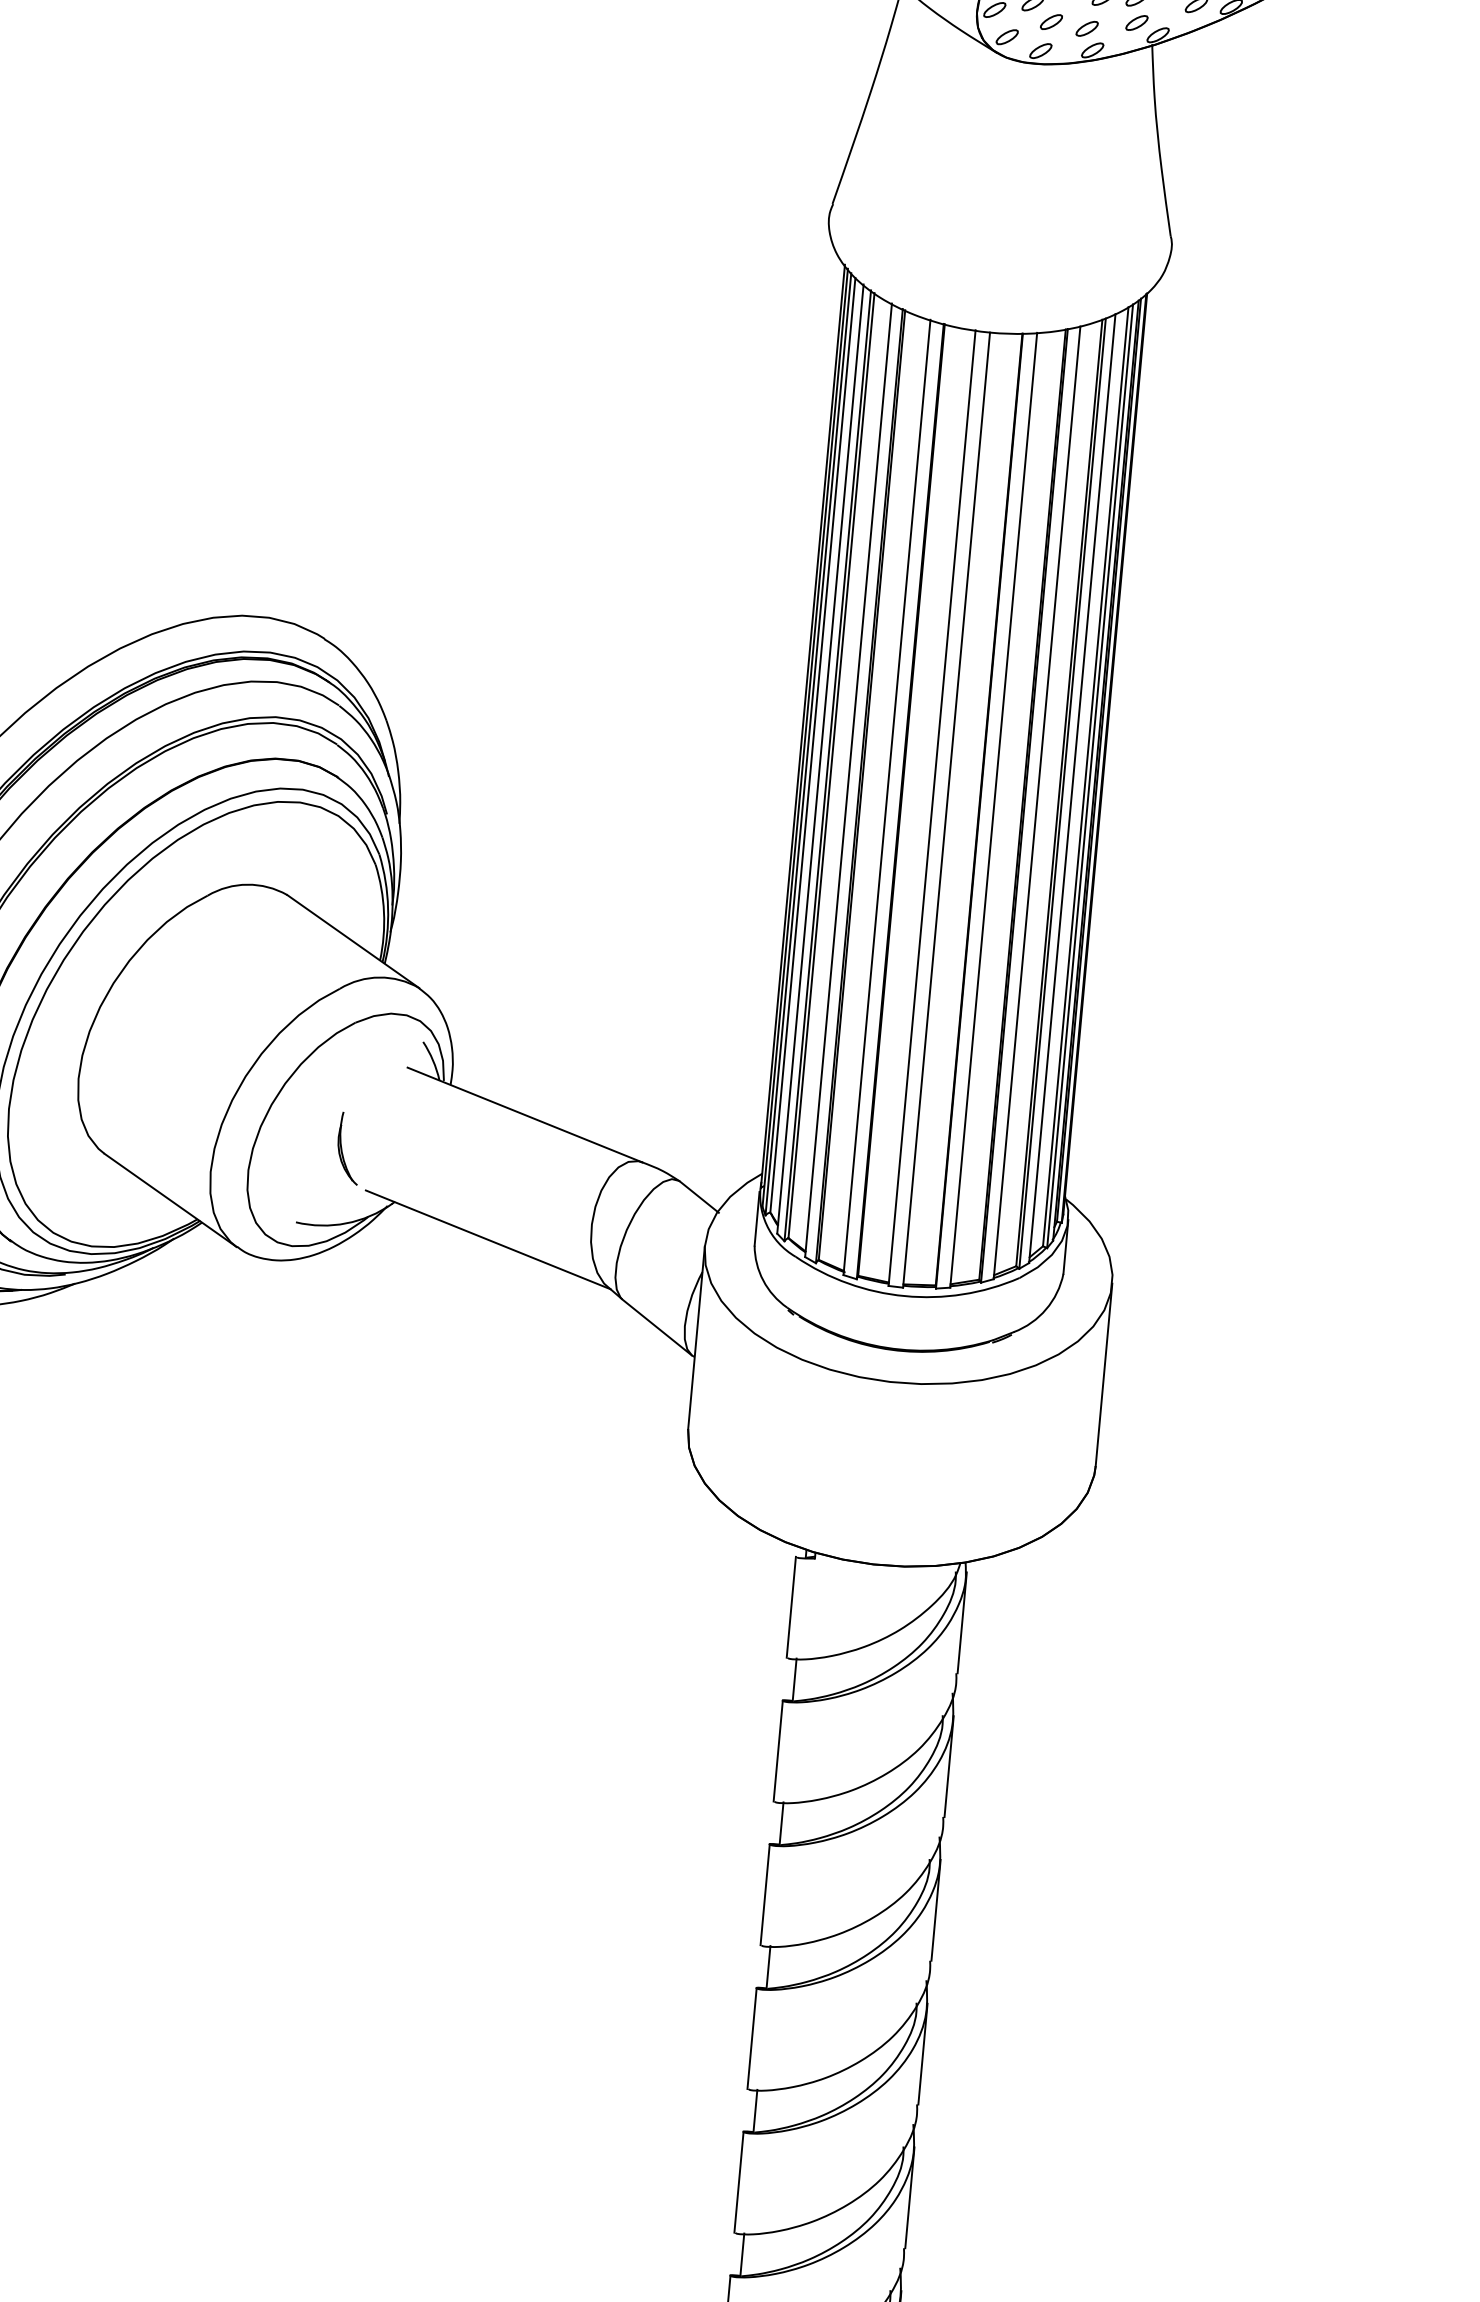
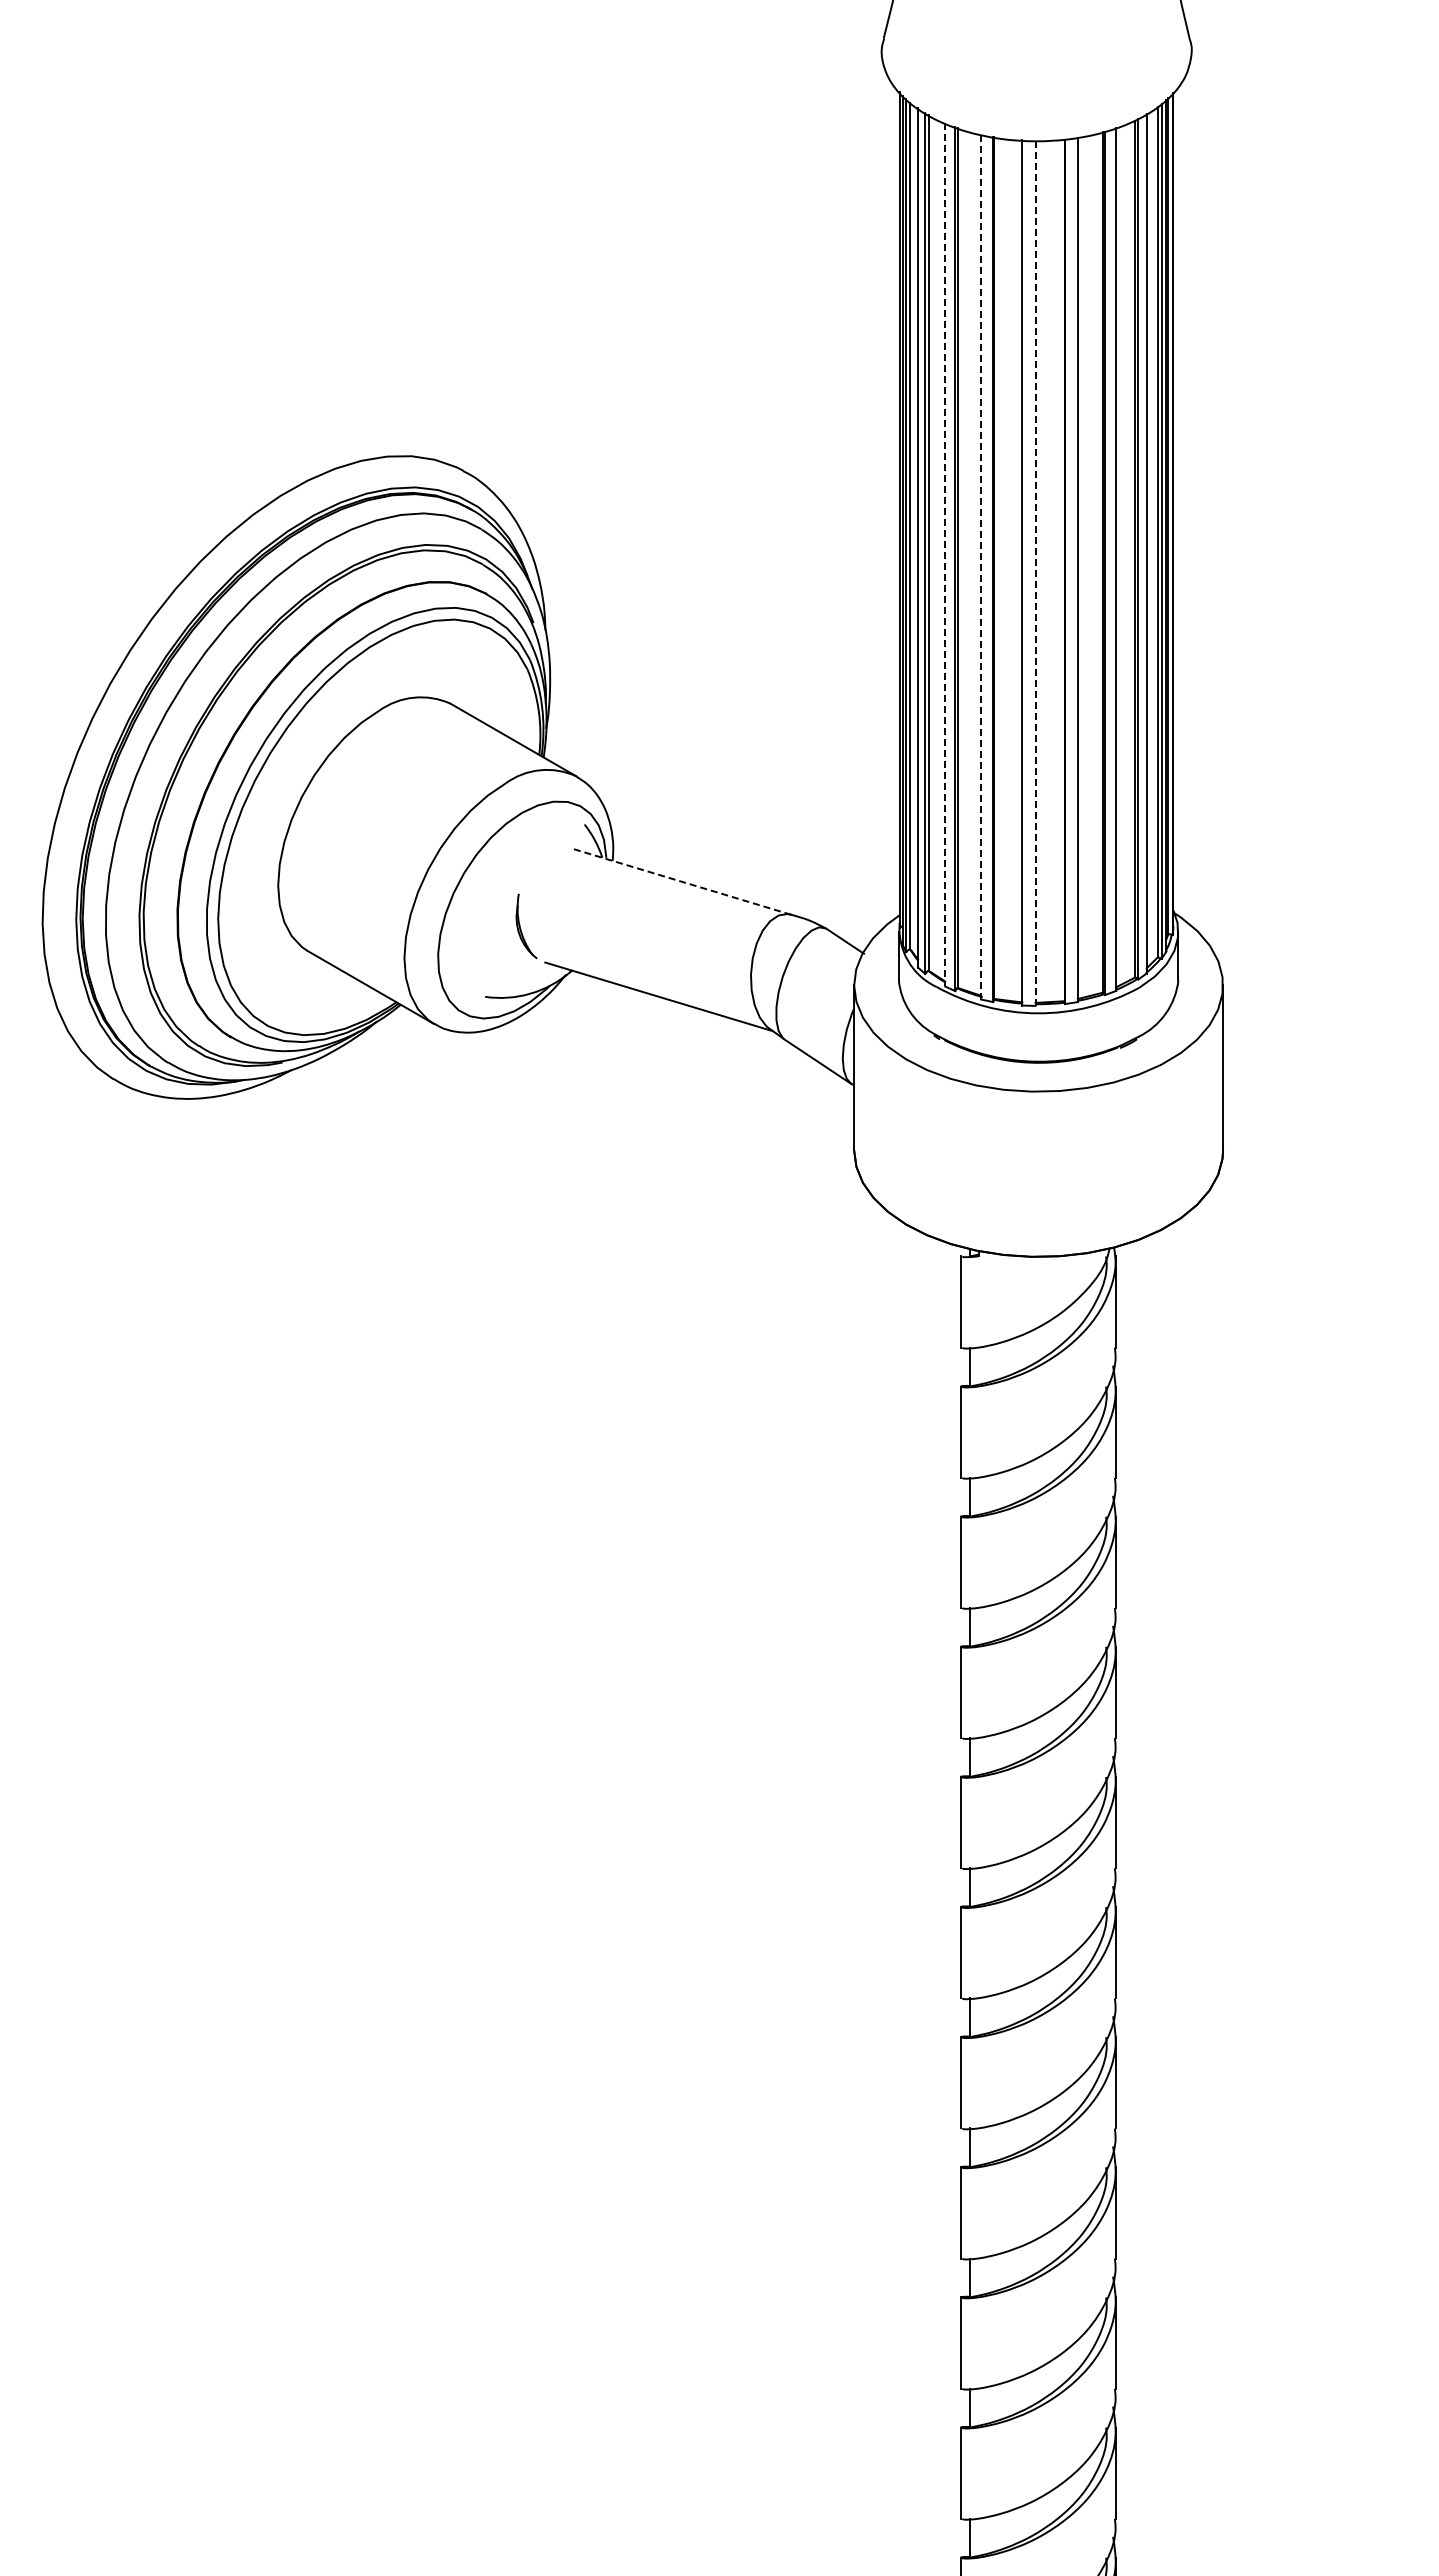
line: (848, 779) -> (945, 554), solid -> dashed
line: (887, 797) -> (981, 567), solid -> dashed
line: (946, 809) -> (1035, 573), solid -> dashed
line: (524, 1114) -> (681, 881), solid -> dashed

